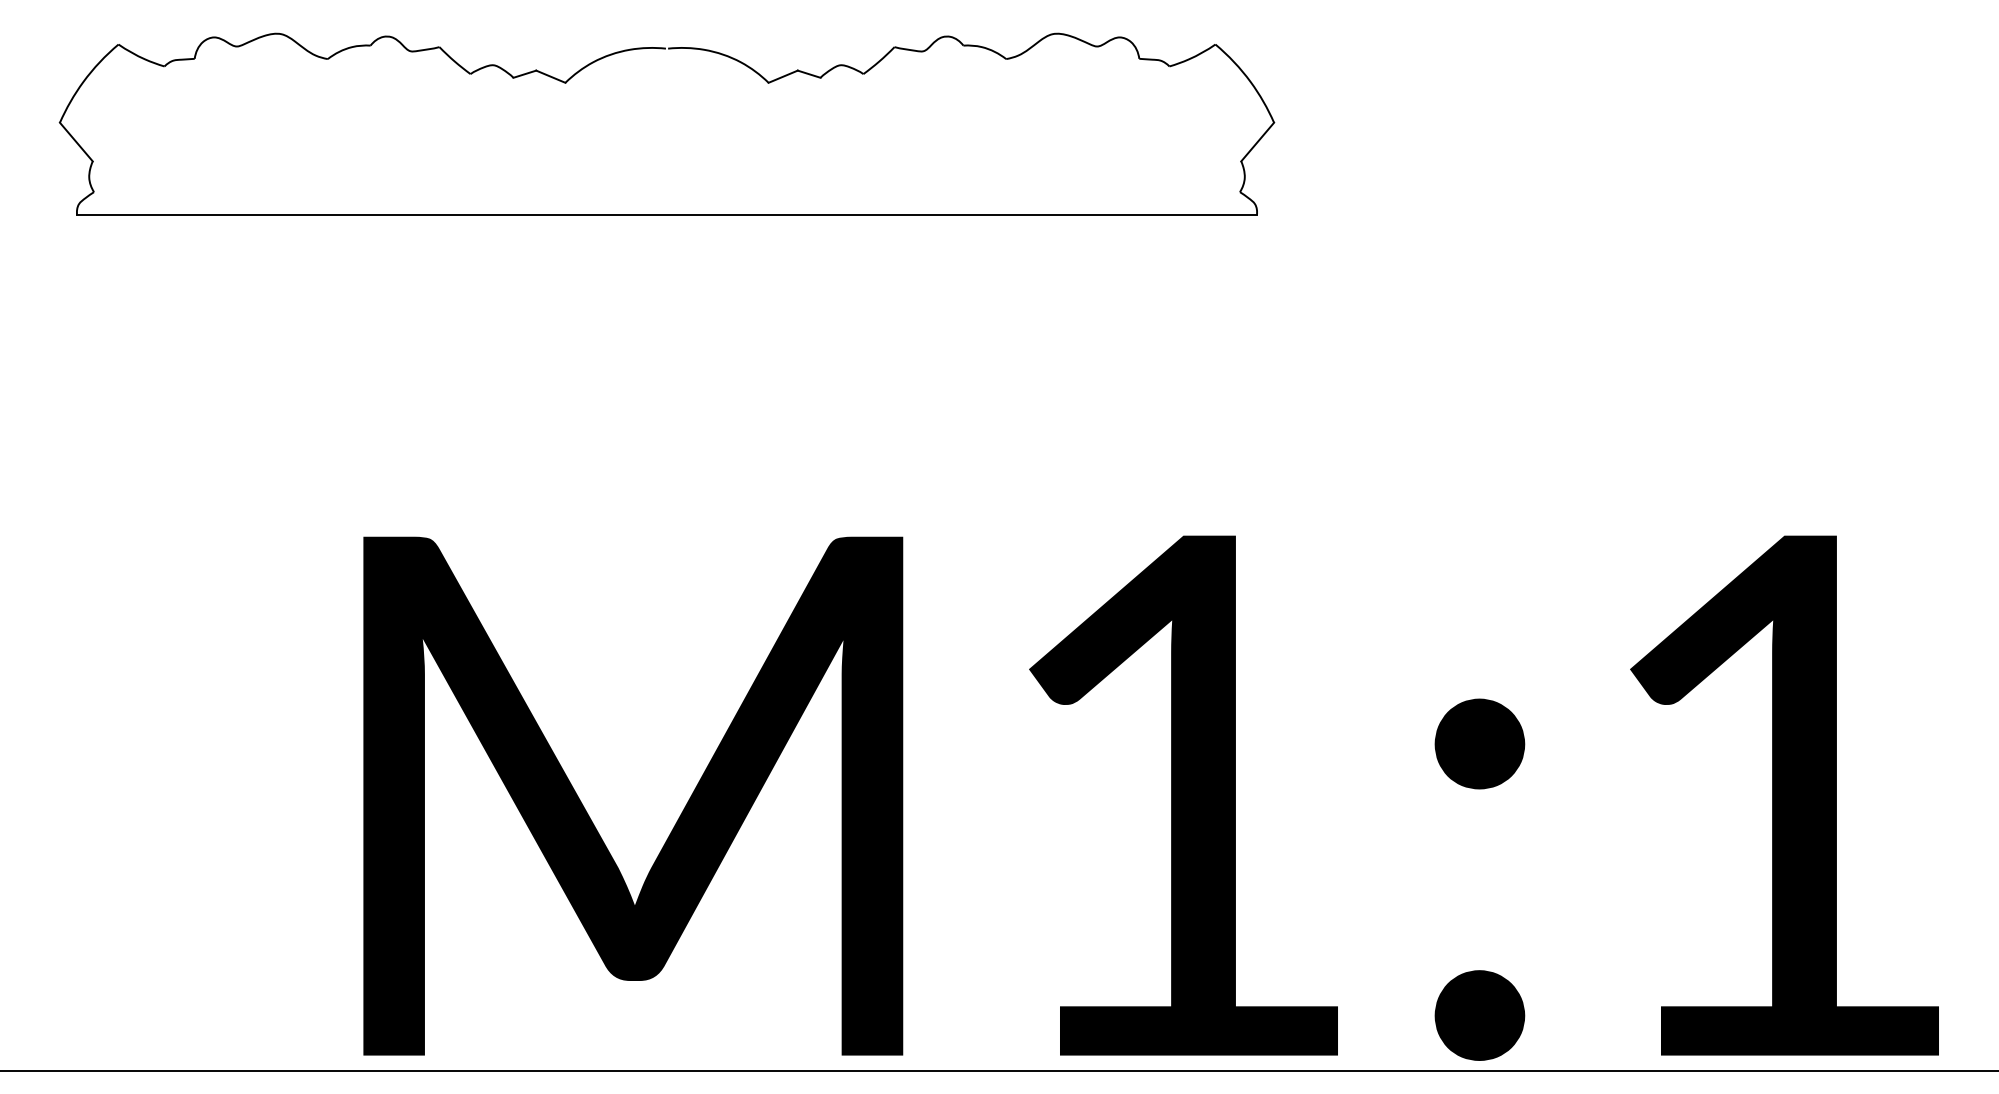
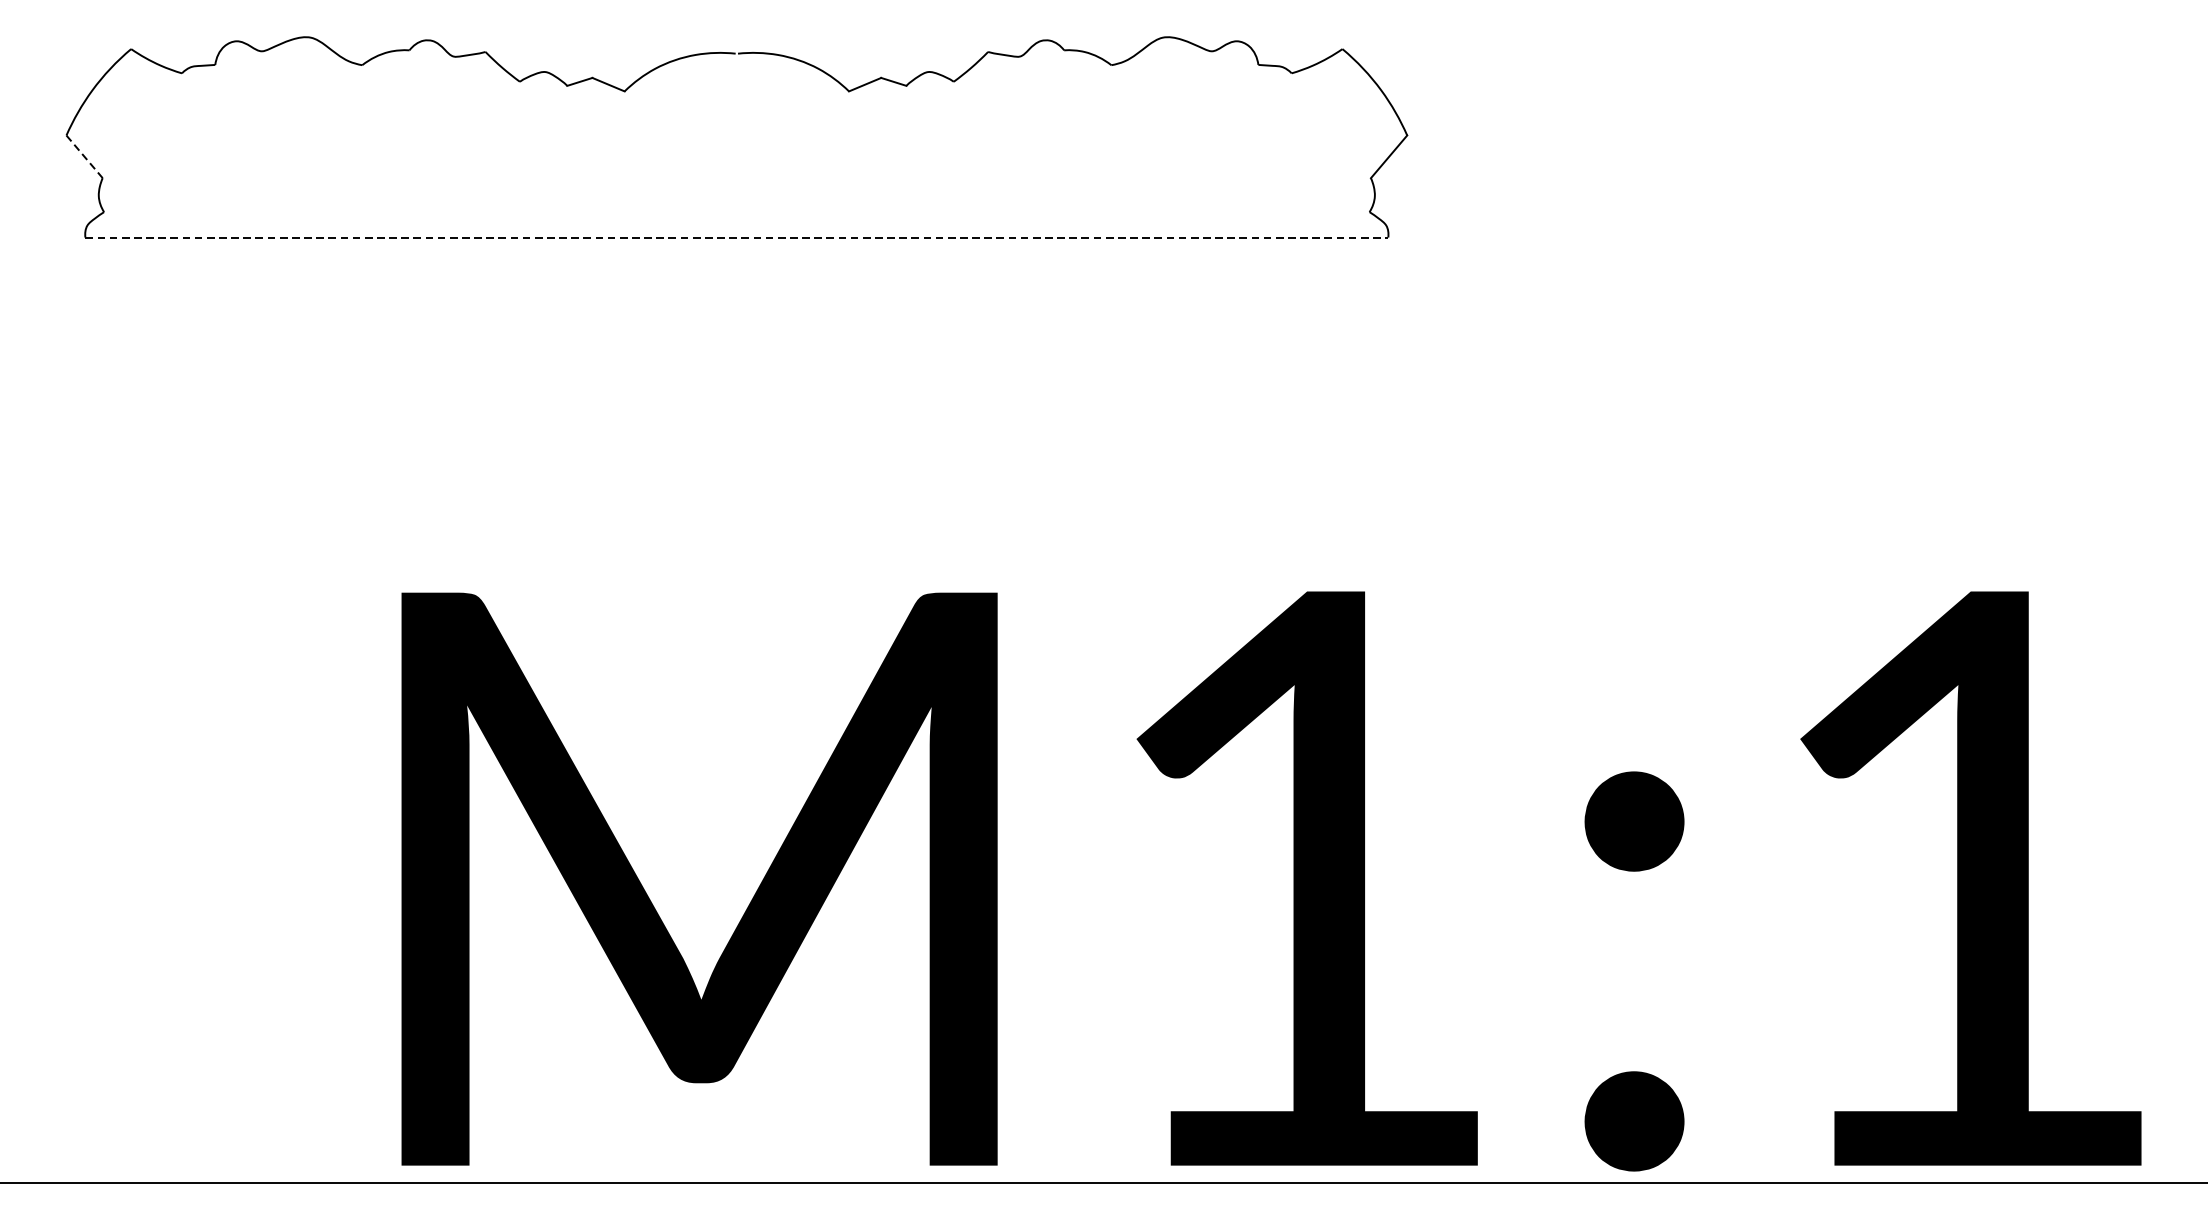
line: (76, 142) -> (84, 157), solid -> dashed
line: (667, 215) -> (737, 237), solid -> dashed

